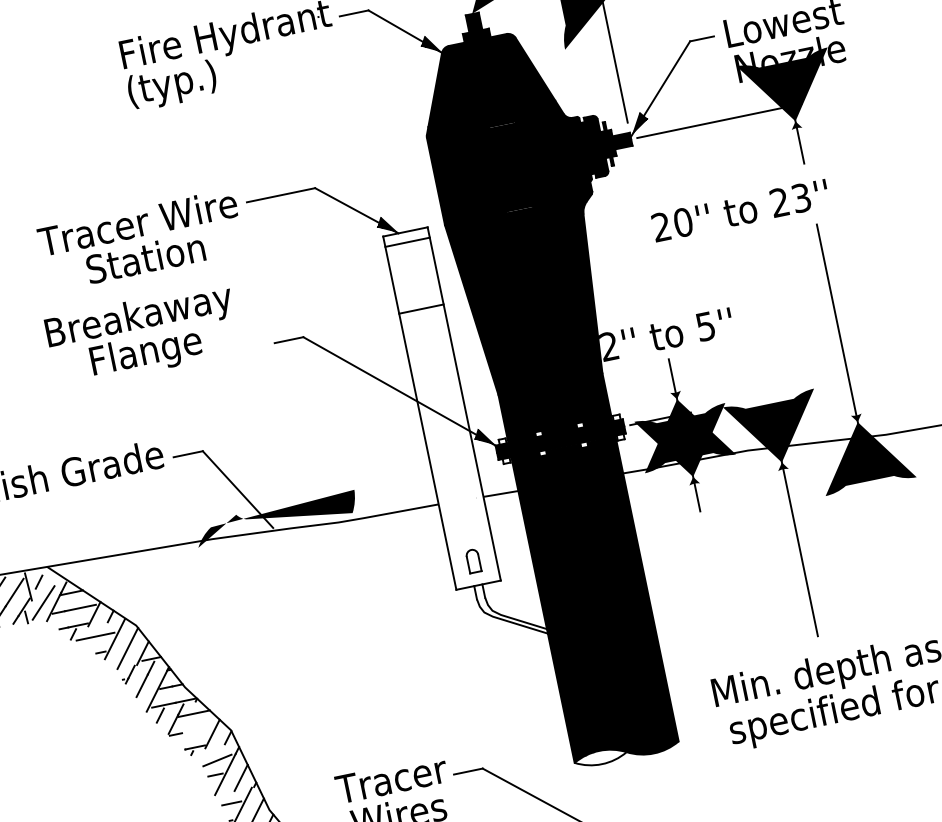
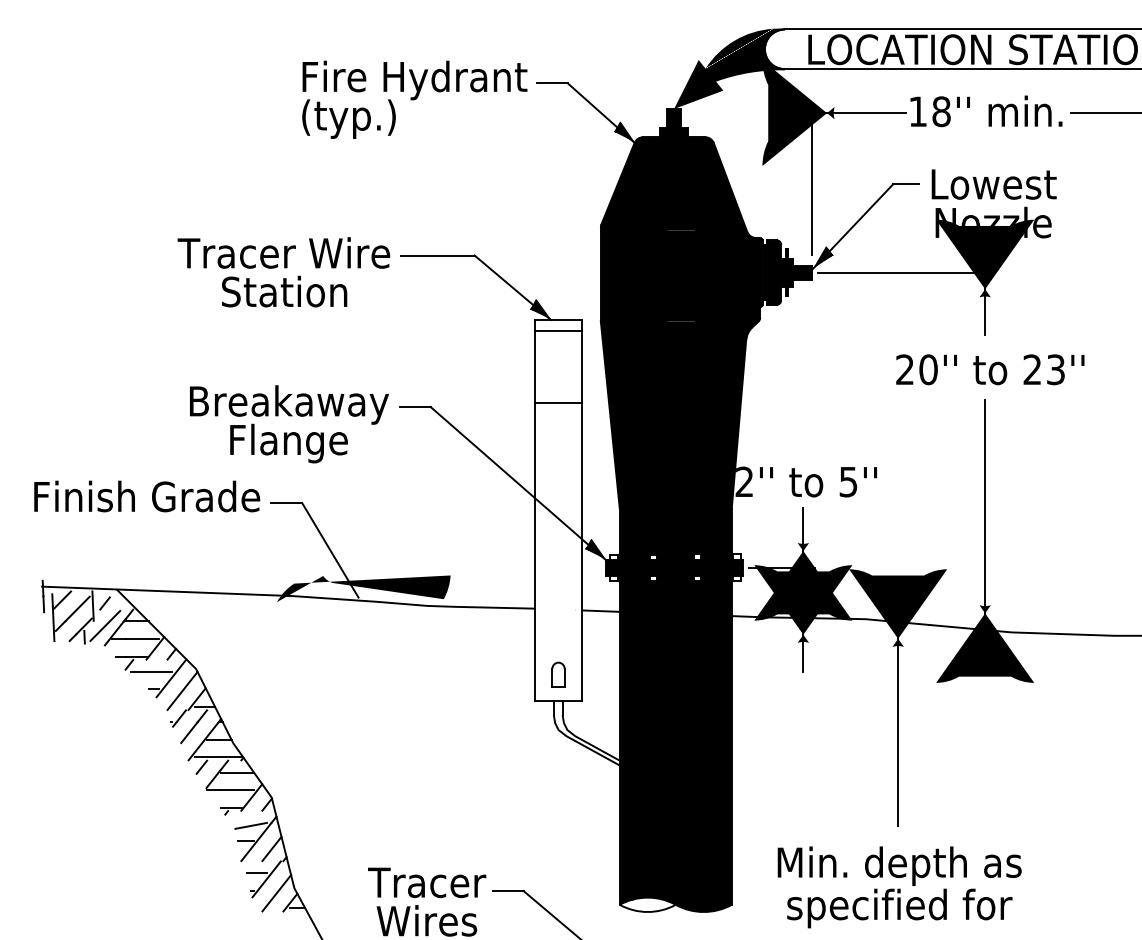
text: (740, 210) -> (990, 369), moved
text: (143, 336) -> (289, 424), moved
line: (197, 730) -> (236, 790), added

